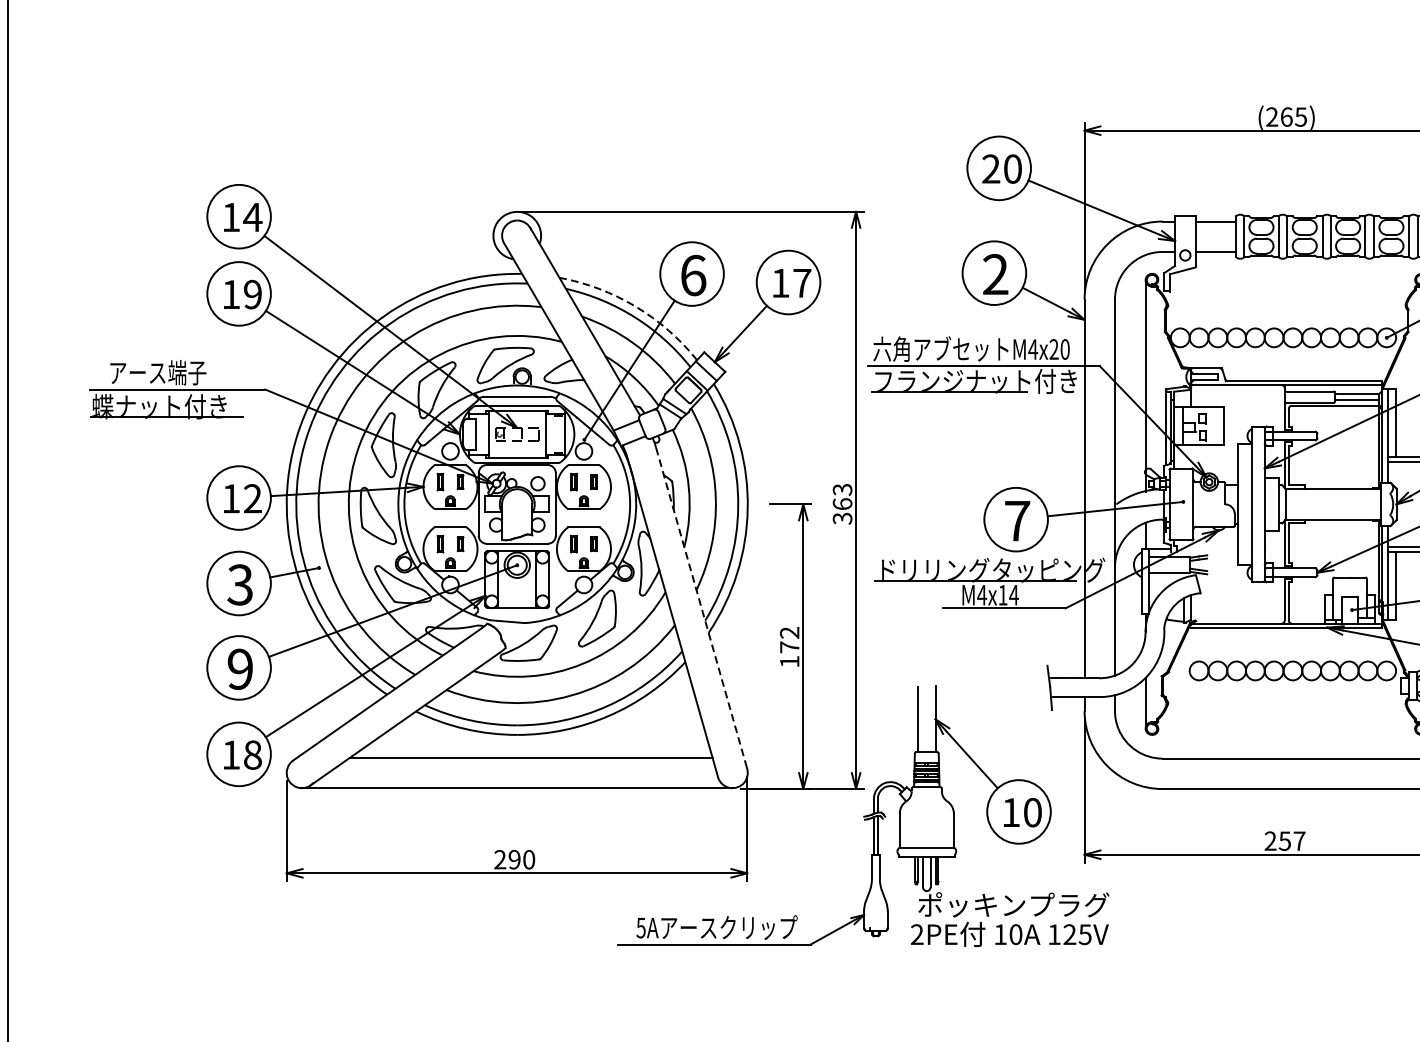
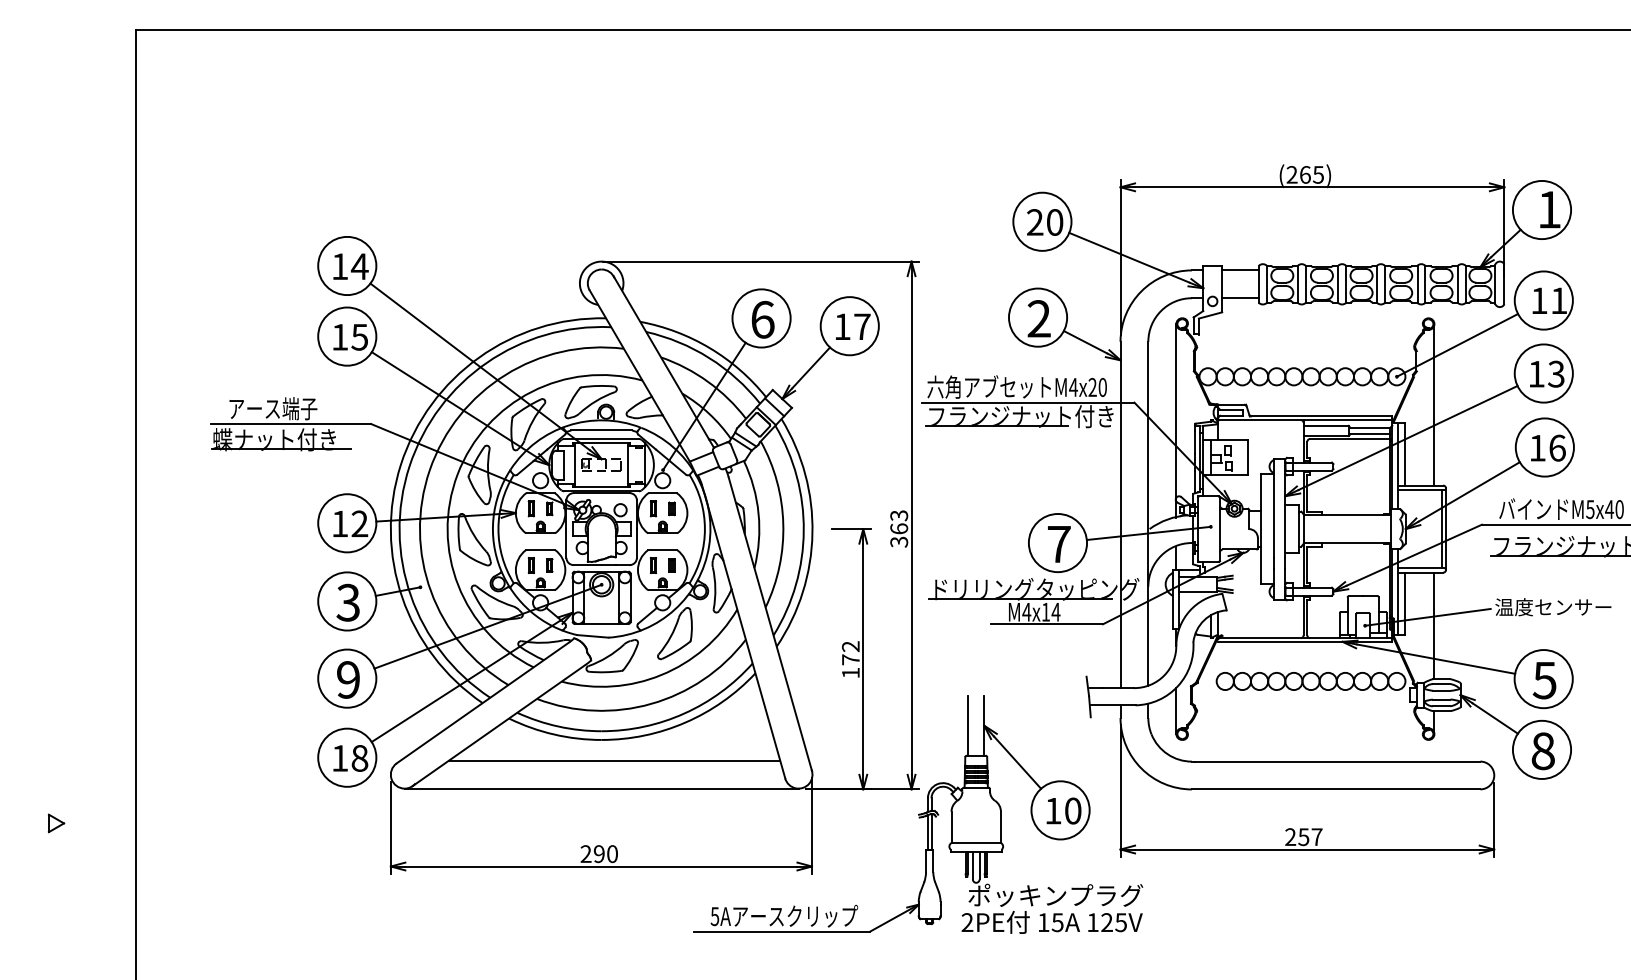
text: (252, 293) -> (359, 336), 19 -> 15
arc: (635, 306) -> (709, 348), dashed -> solid
line: (701, 608) -> (770, 624), dashed -> solid
text: (1015, 934) -> (1057, 922), 10A -> 15A

